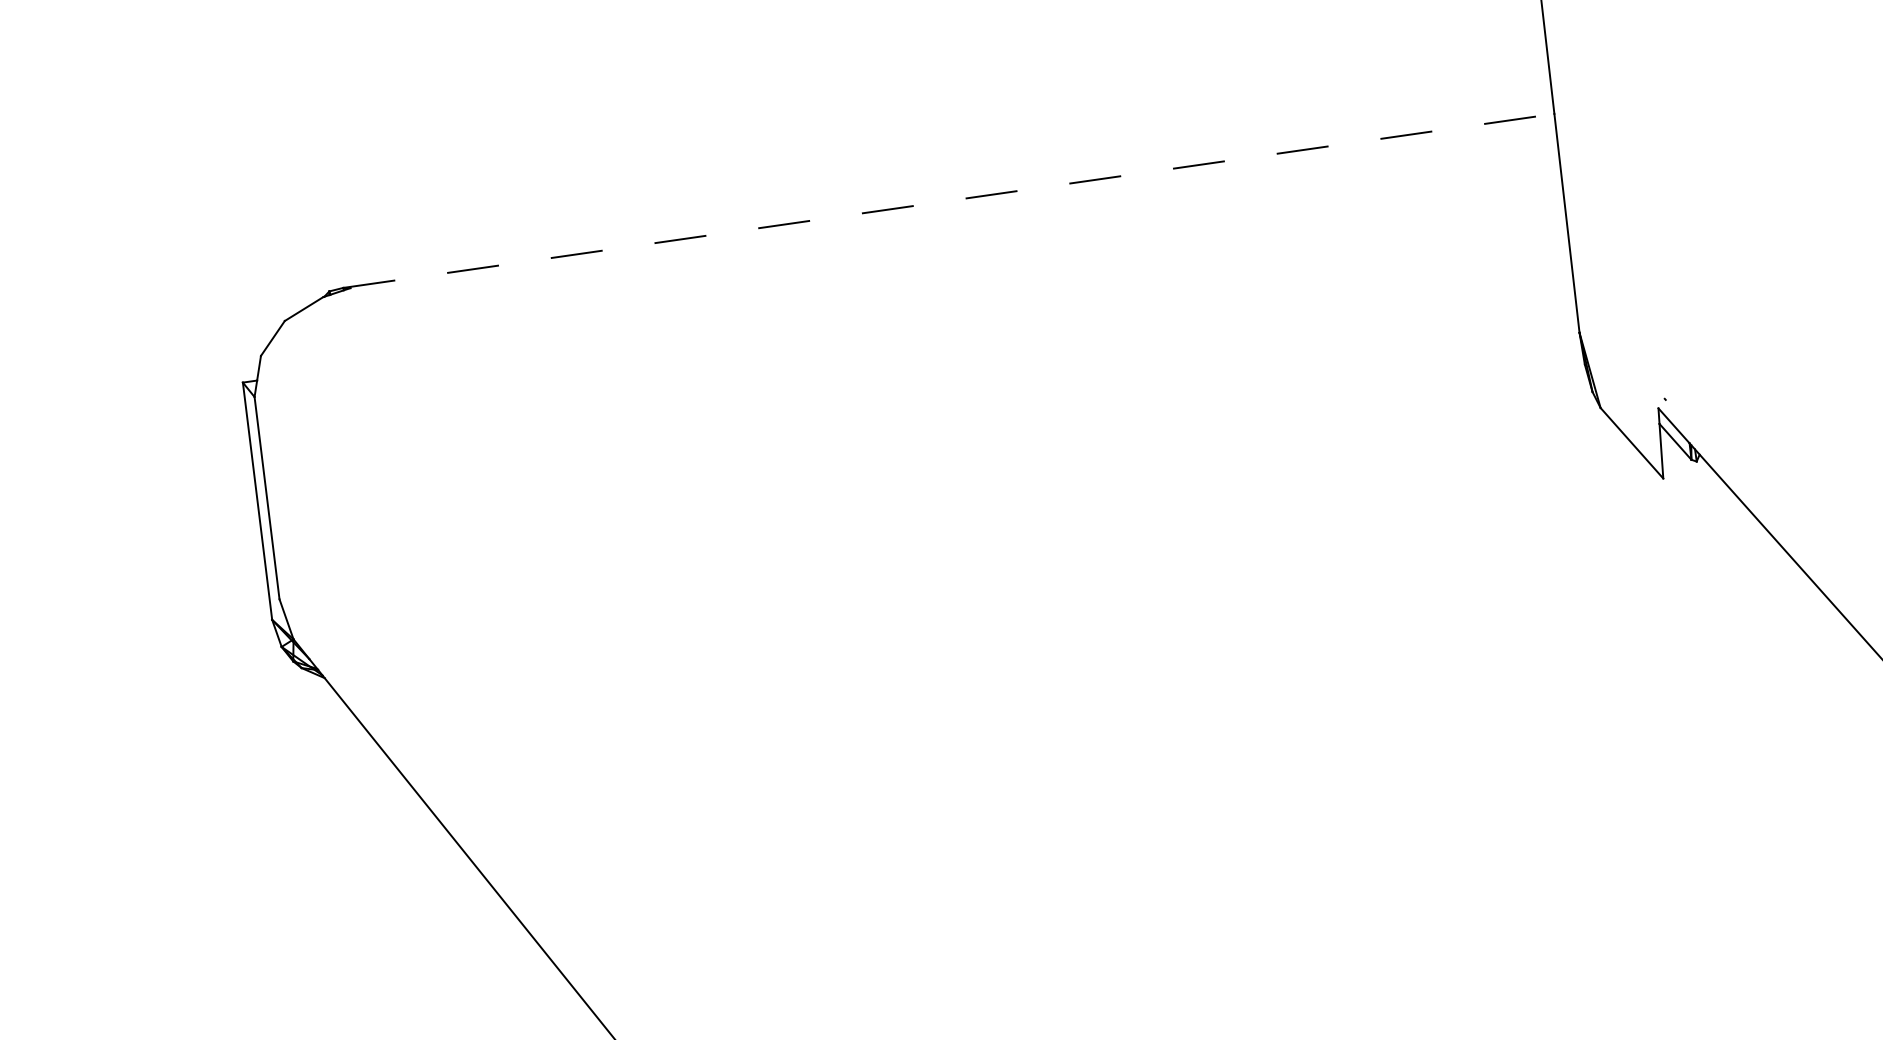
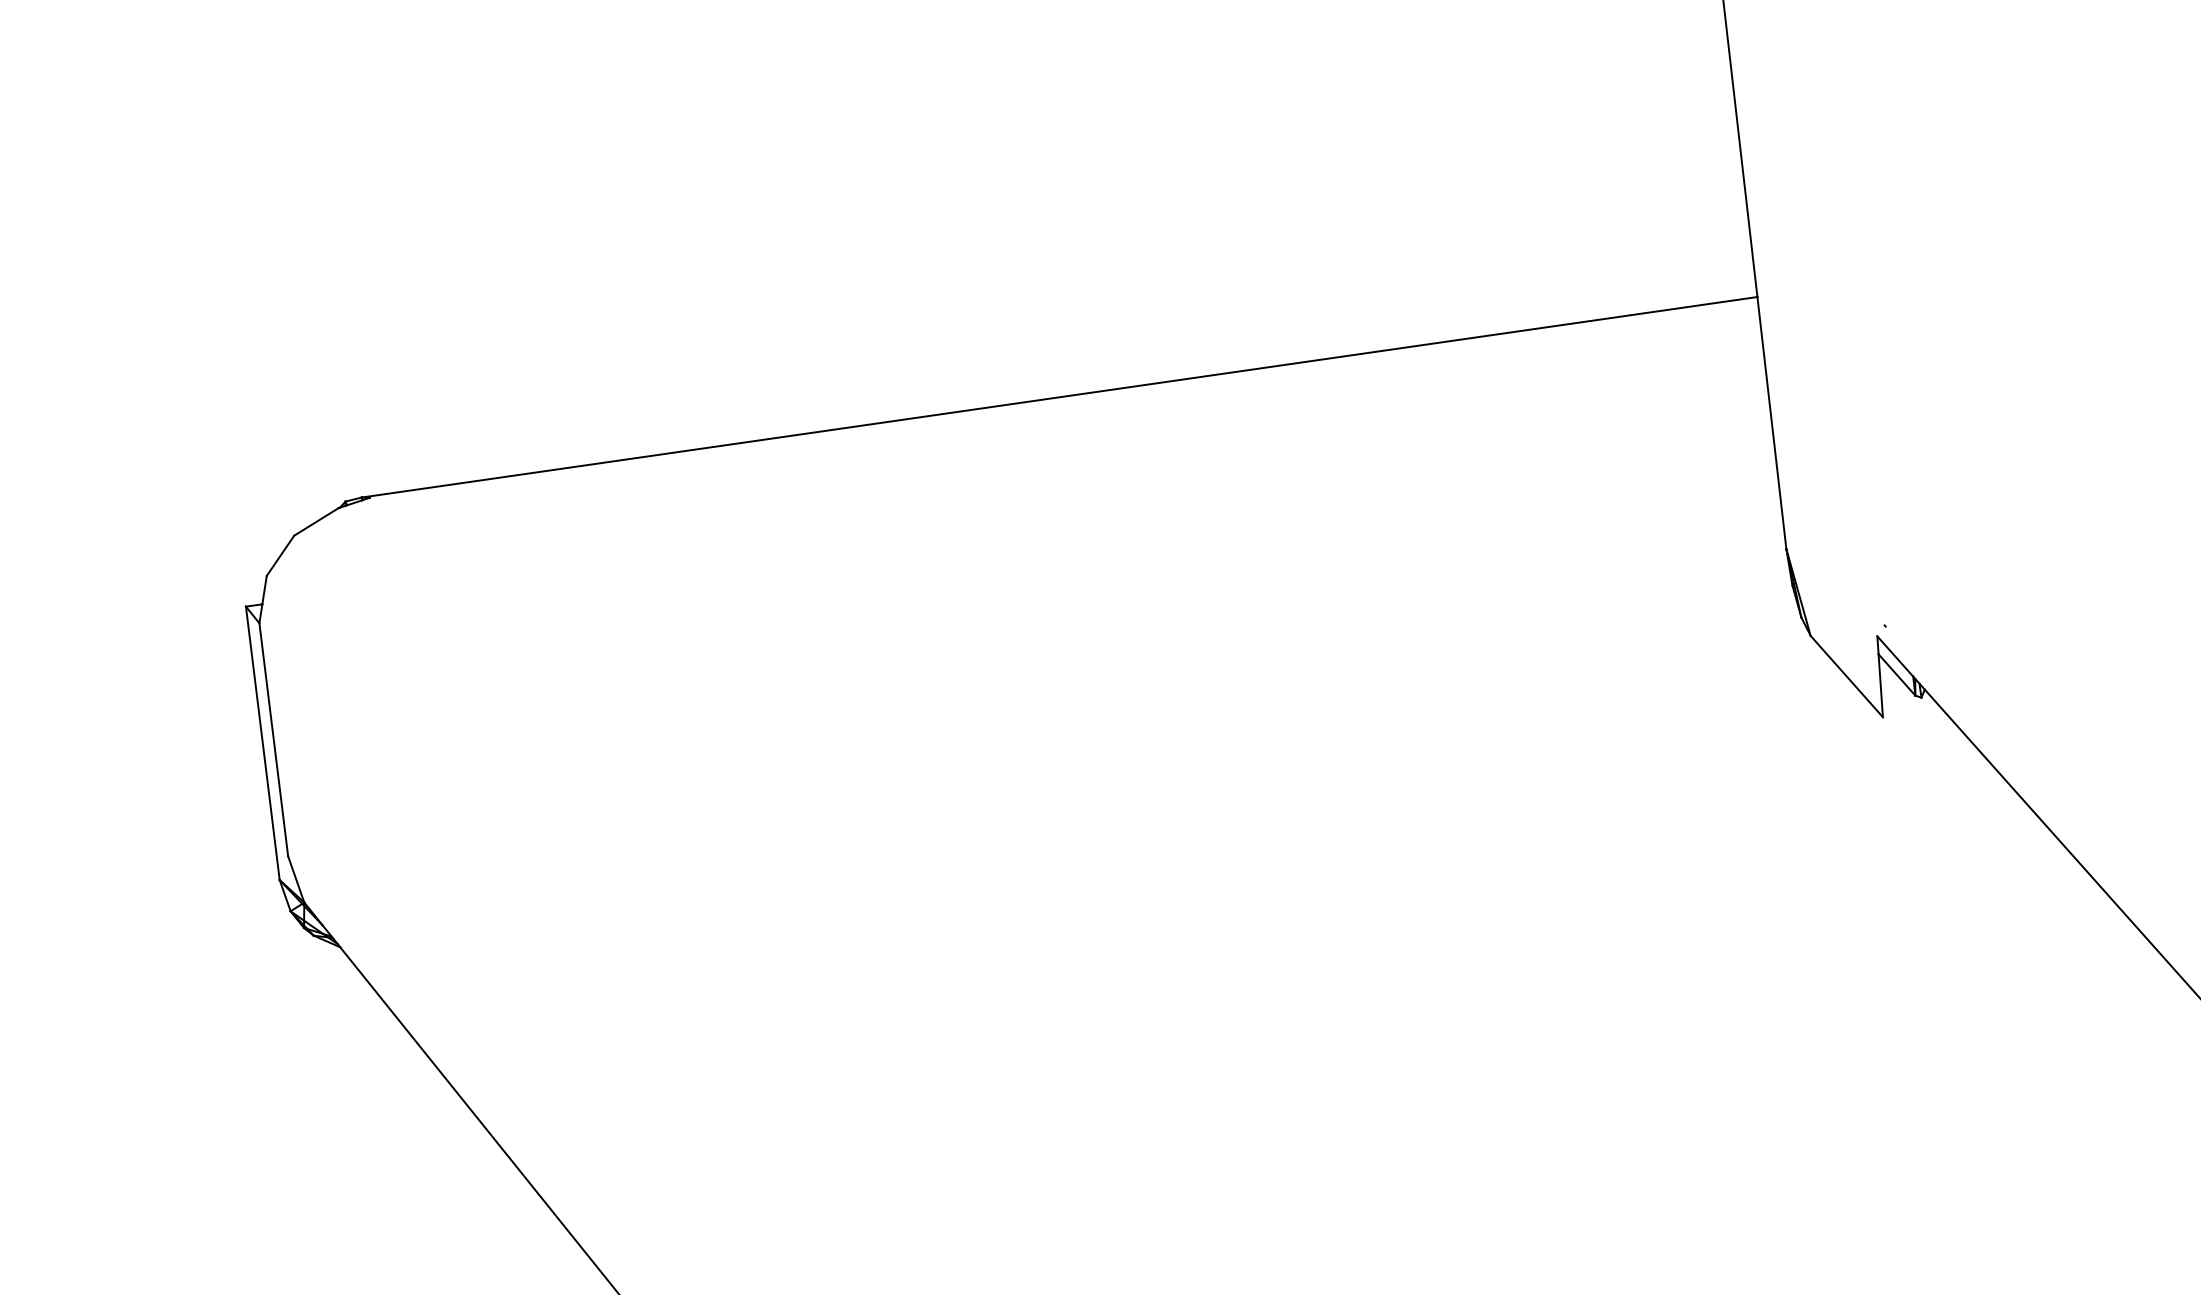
line: (948, 201) -> (1059, 397), dashed -> solid

